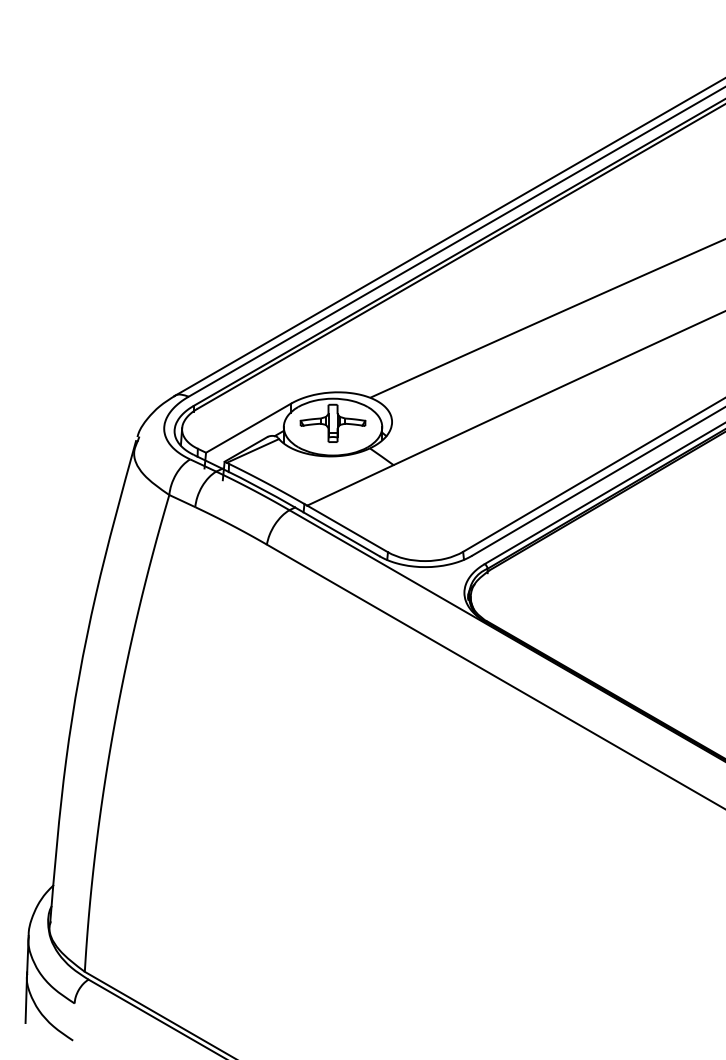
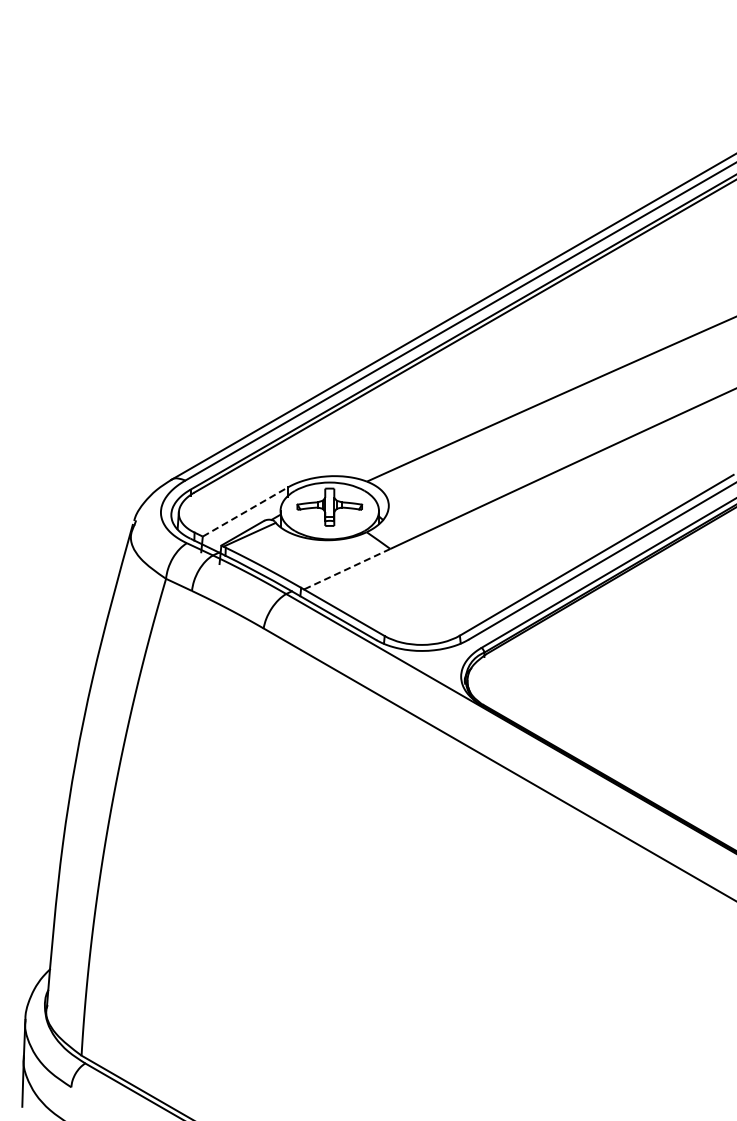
line: (248, 427) -> (245, 511), solid -> dashed
line: (350, 485) -> (347, 569), solid -> dashed

